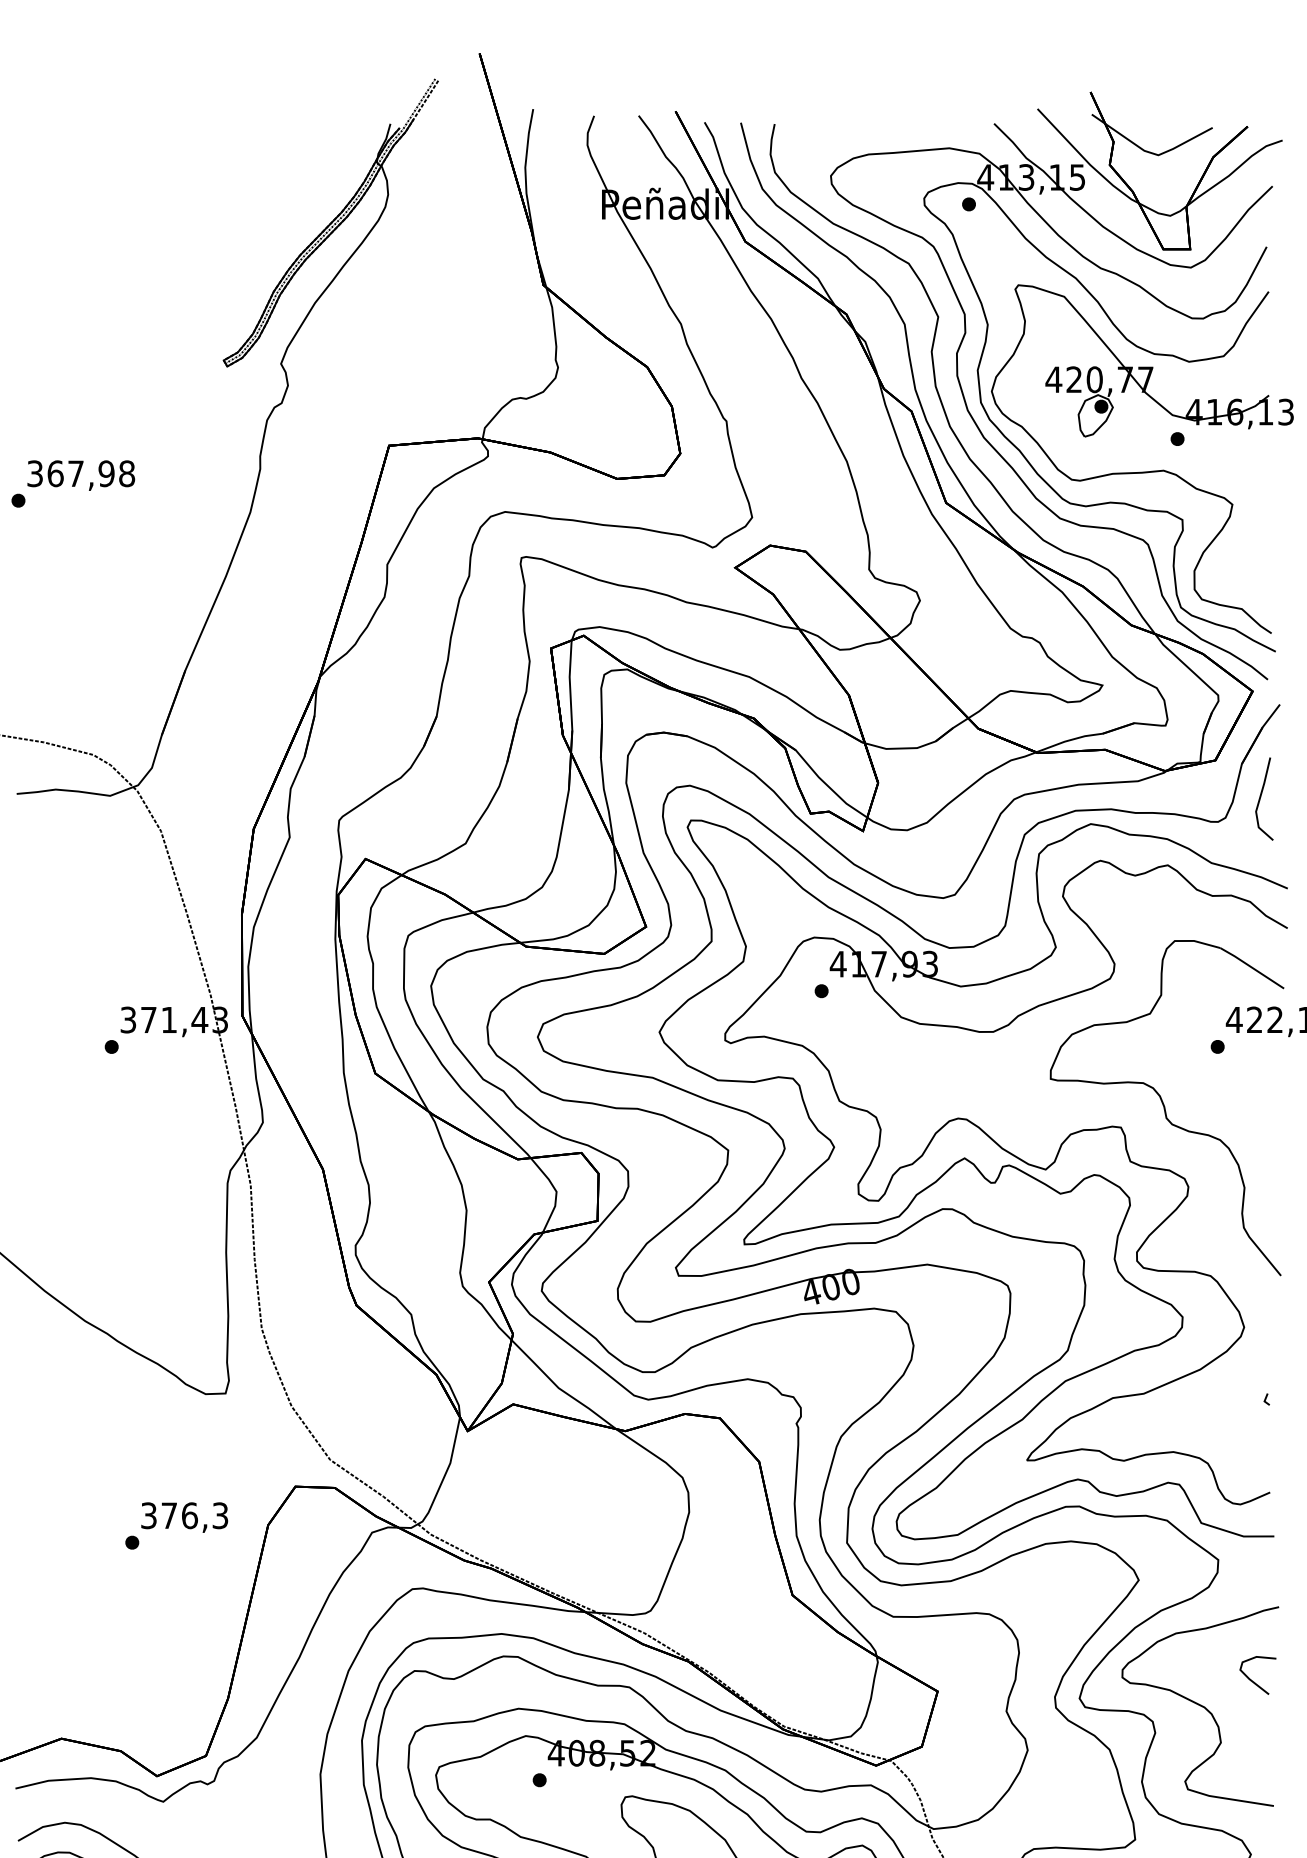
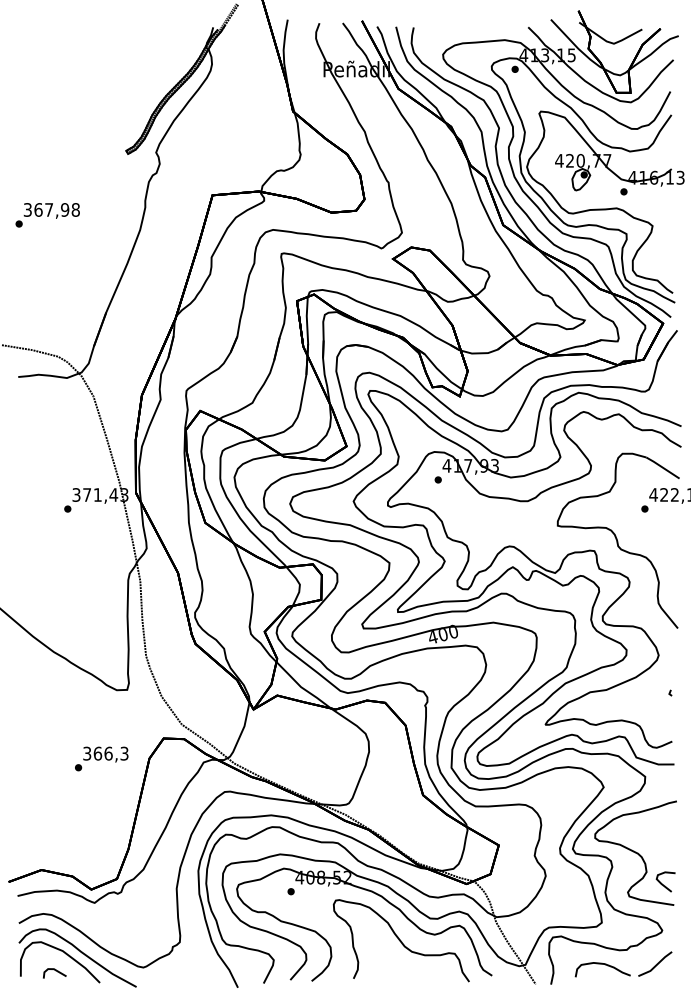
line: (1262, 796) -> (668, 378), removed
text: (168, 1515) -> (97, 753), 376,3 -> 366,3
curve: (1251, 1678) -> (662, 883), moved

